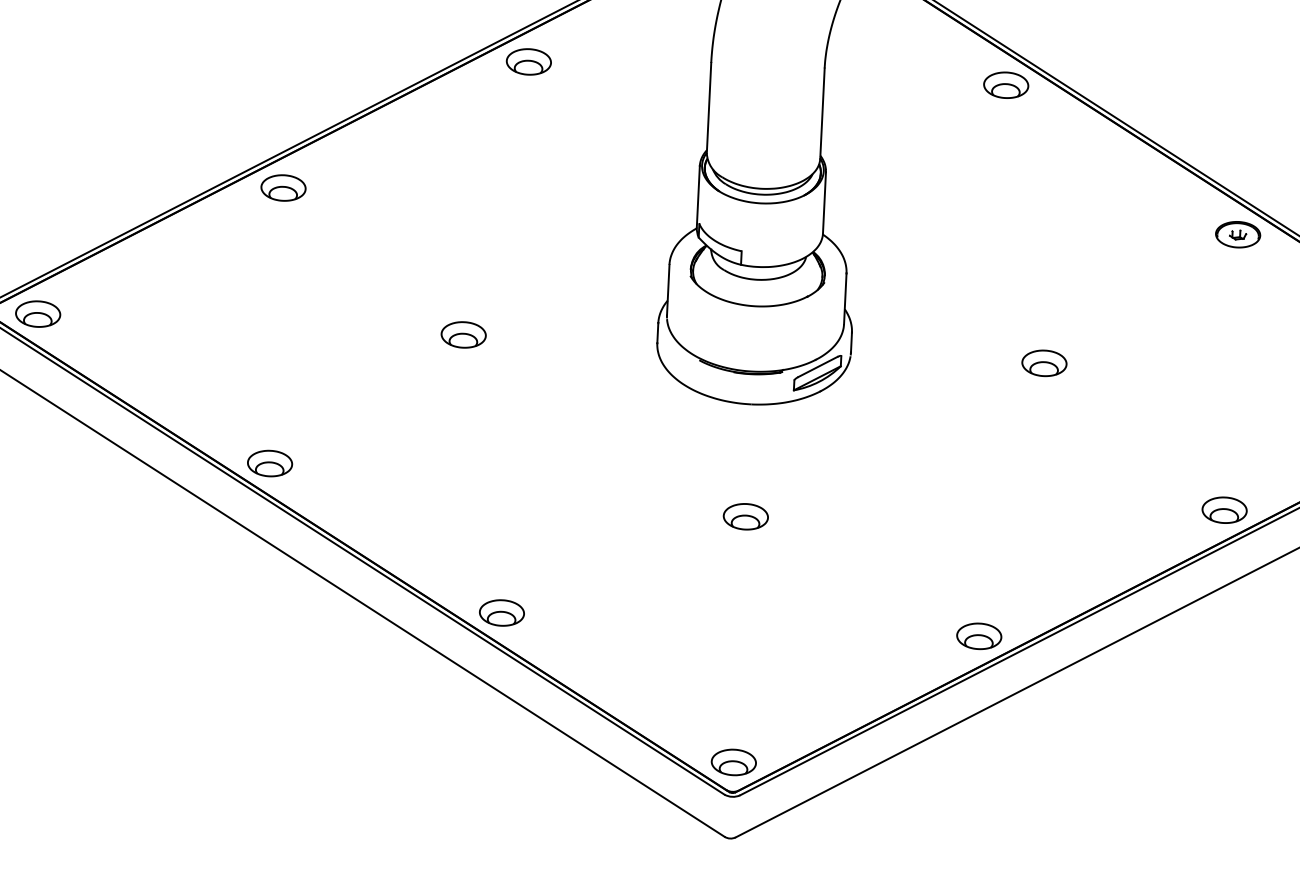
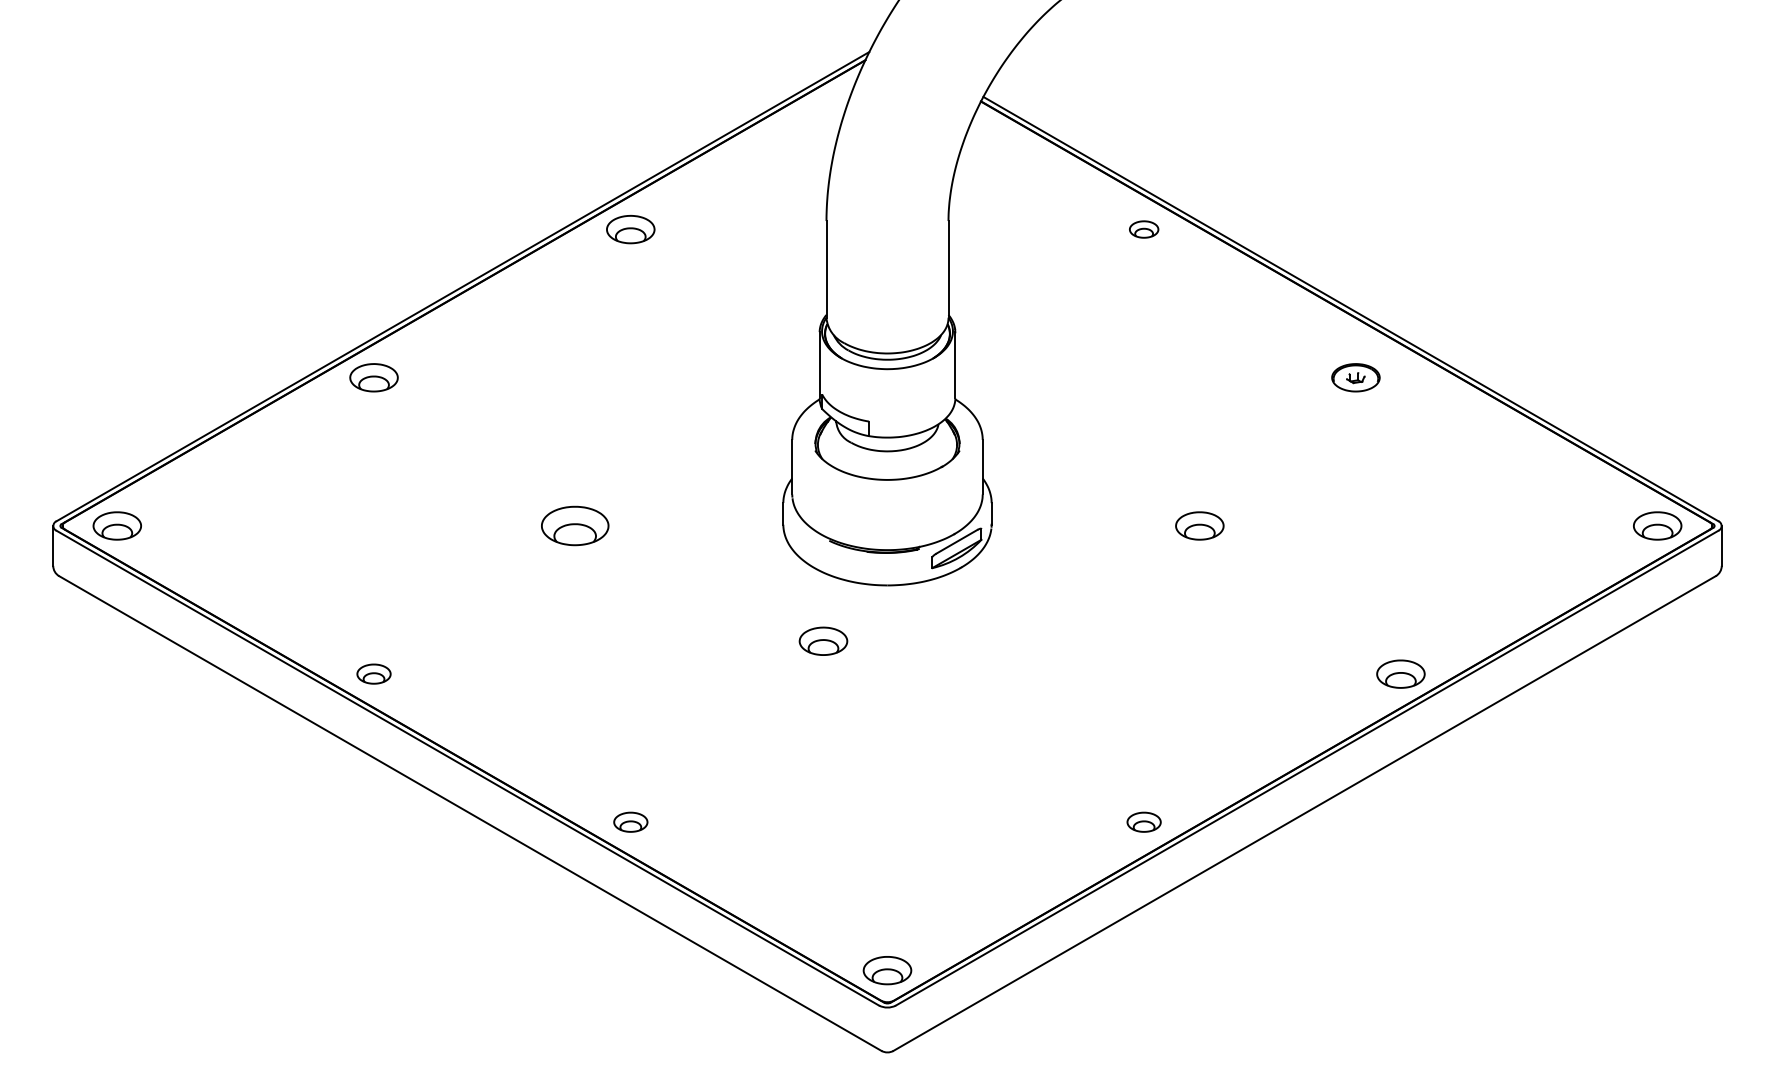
part: (1005, 85) -> (1143, 229), size x0.6
part: (1237, 234) -> (1355, 377), moved
part: (463, 334) -> (574, 525), size x1.4
part: (269, 462) -> (373, 673), size x0.7
part: (745, 516) -> (823, 640), moved
part: (501, 612) -> (630, 821), size x0.7
part: (978, 635) -> (1143, 821), size x0.7

